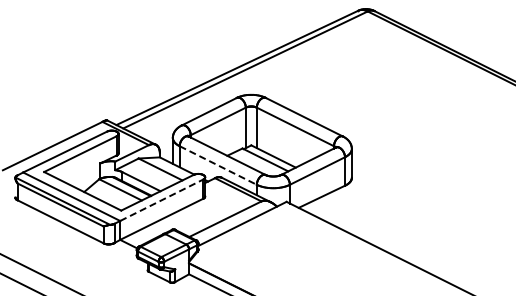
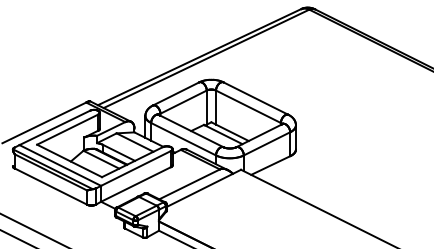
line: (218, 165) -> (183, 139), dashed -> solid
line: (162, 200) -> (136, 168), dashed -> solid

